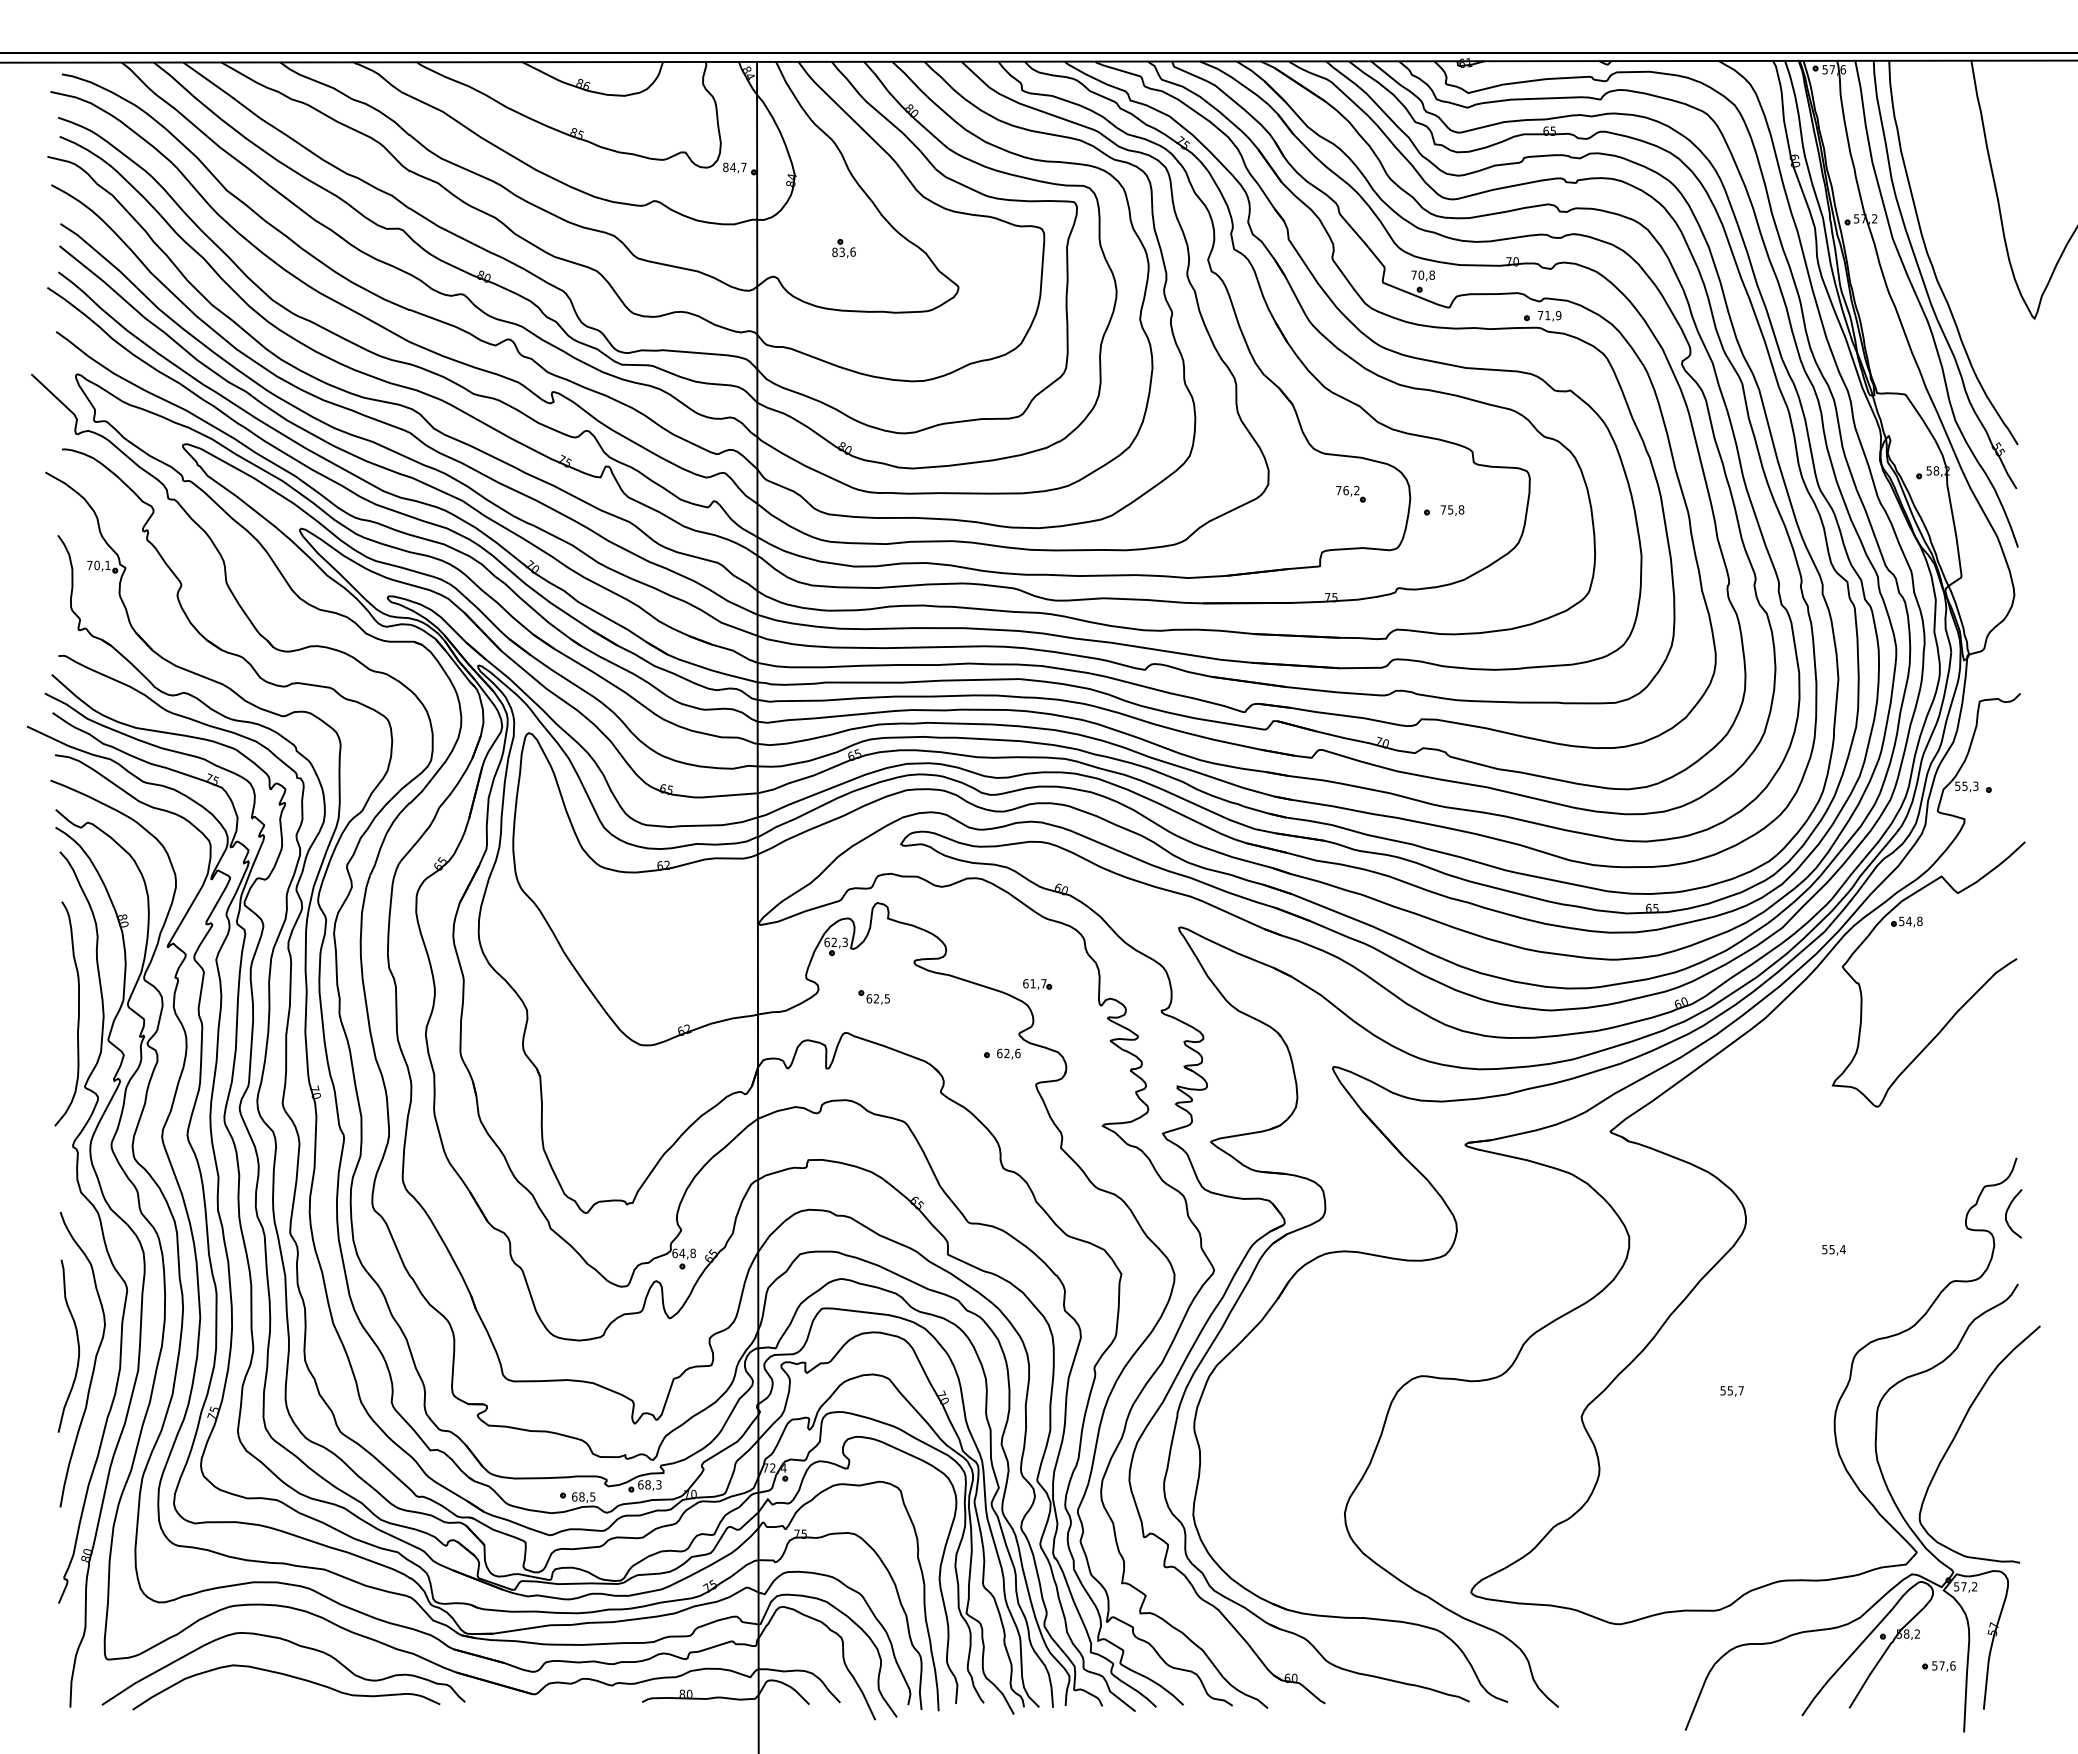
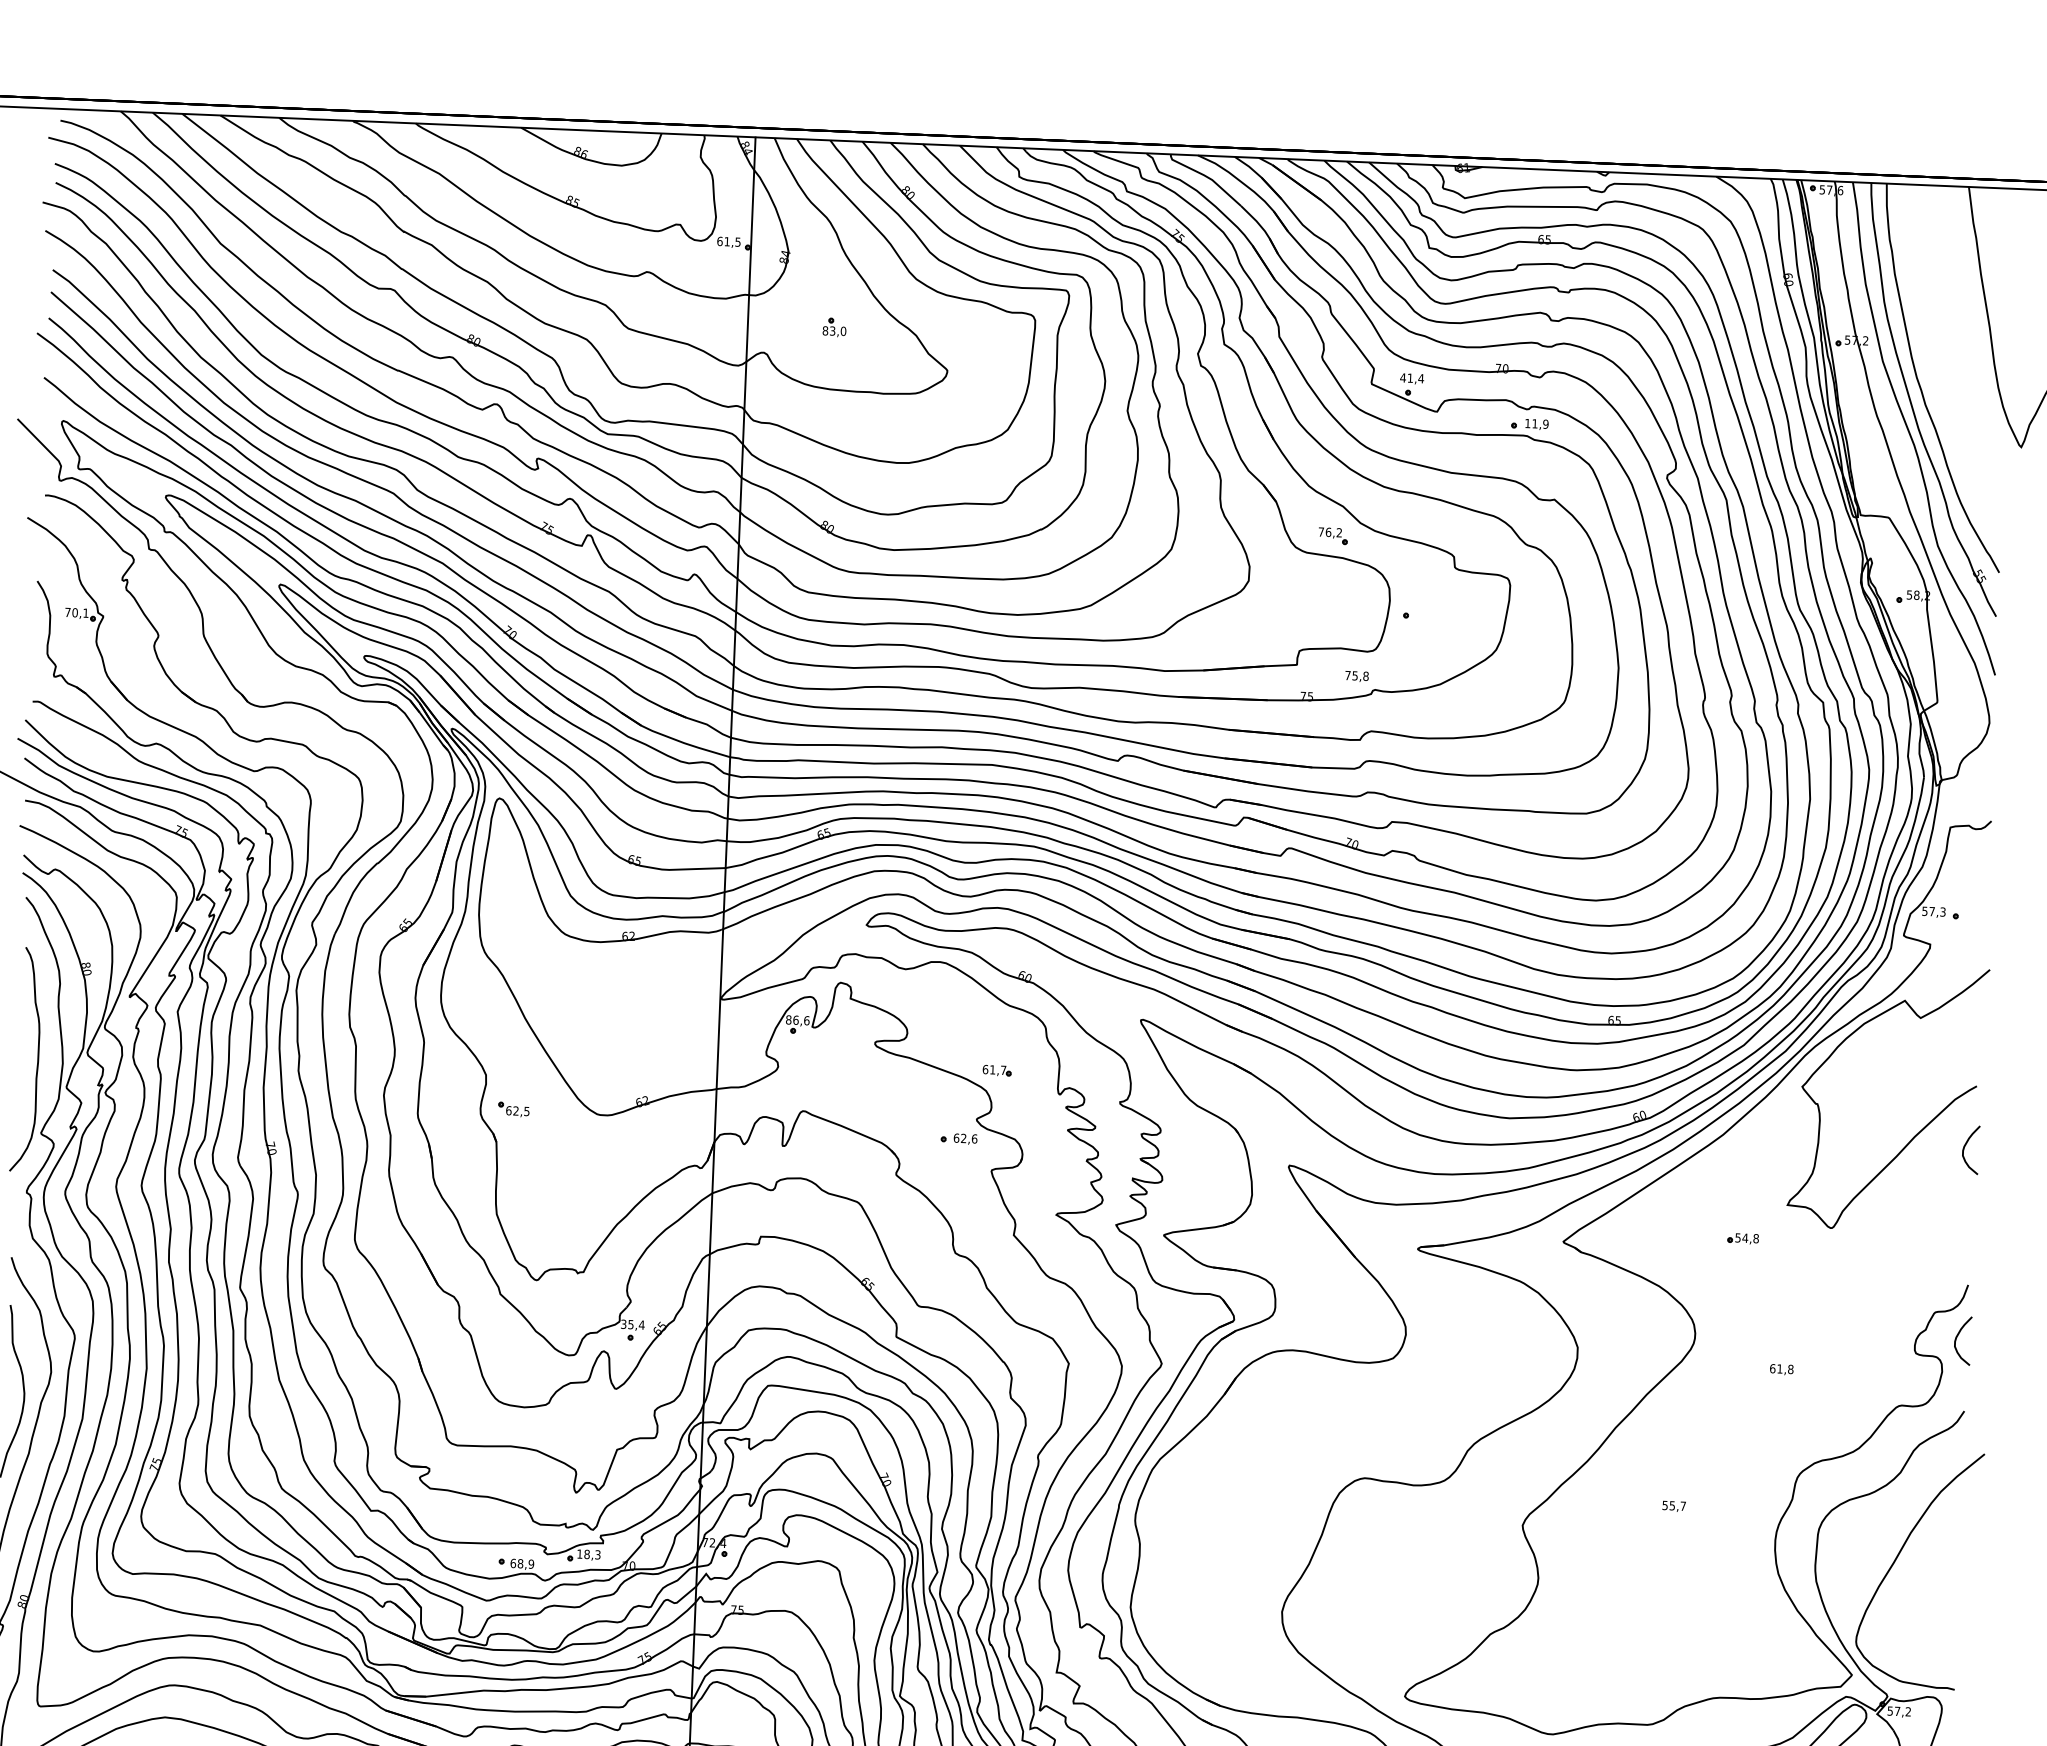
text: (734, 167) -> (728, 241), 84,7 -> 61,5
text: (852, 251) -> (843, 330), 83,6 -> 83,0
text: (1423, 274) -> (1412, 377), 70,8 -> 41,4
text: (1540, 315) -> (1527, 423), 71,9 -> 11,9
part: (1350, 494) -> (1332, 536), moved
text: (1452, 510) -> (1356, 676), moved
text: (1964, 785) -> (1931, 910), 55,3 -> 57,3
part: (1906, 921) -> (1742, 1238), moved
text: (836, 942) -> (798, 1020), 62,3 -> 86,6
part: (873, 997) -> (513, 1109), moved
curve: (2008, 1019) -> (1965, 1146), added
text: (1833, 1249) -> (1781, 1368), 55,4 -> 61,8
text: (684, 1253) -> (633, 1324), 64,8 -> 35,4
text: (640, 1484) -> (579, 1553), 68,3 -> 18,3
text: (592, 1496) -> (531, 1563), 68,5 -> 68,9

